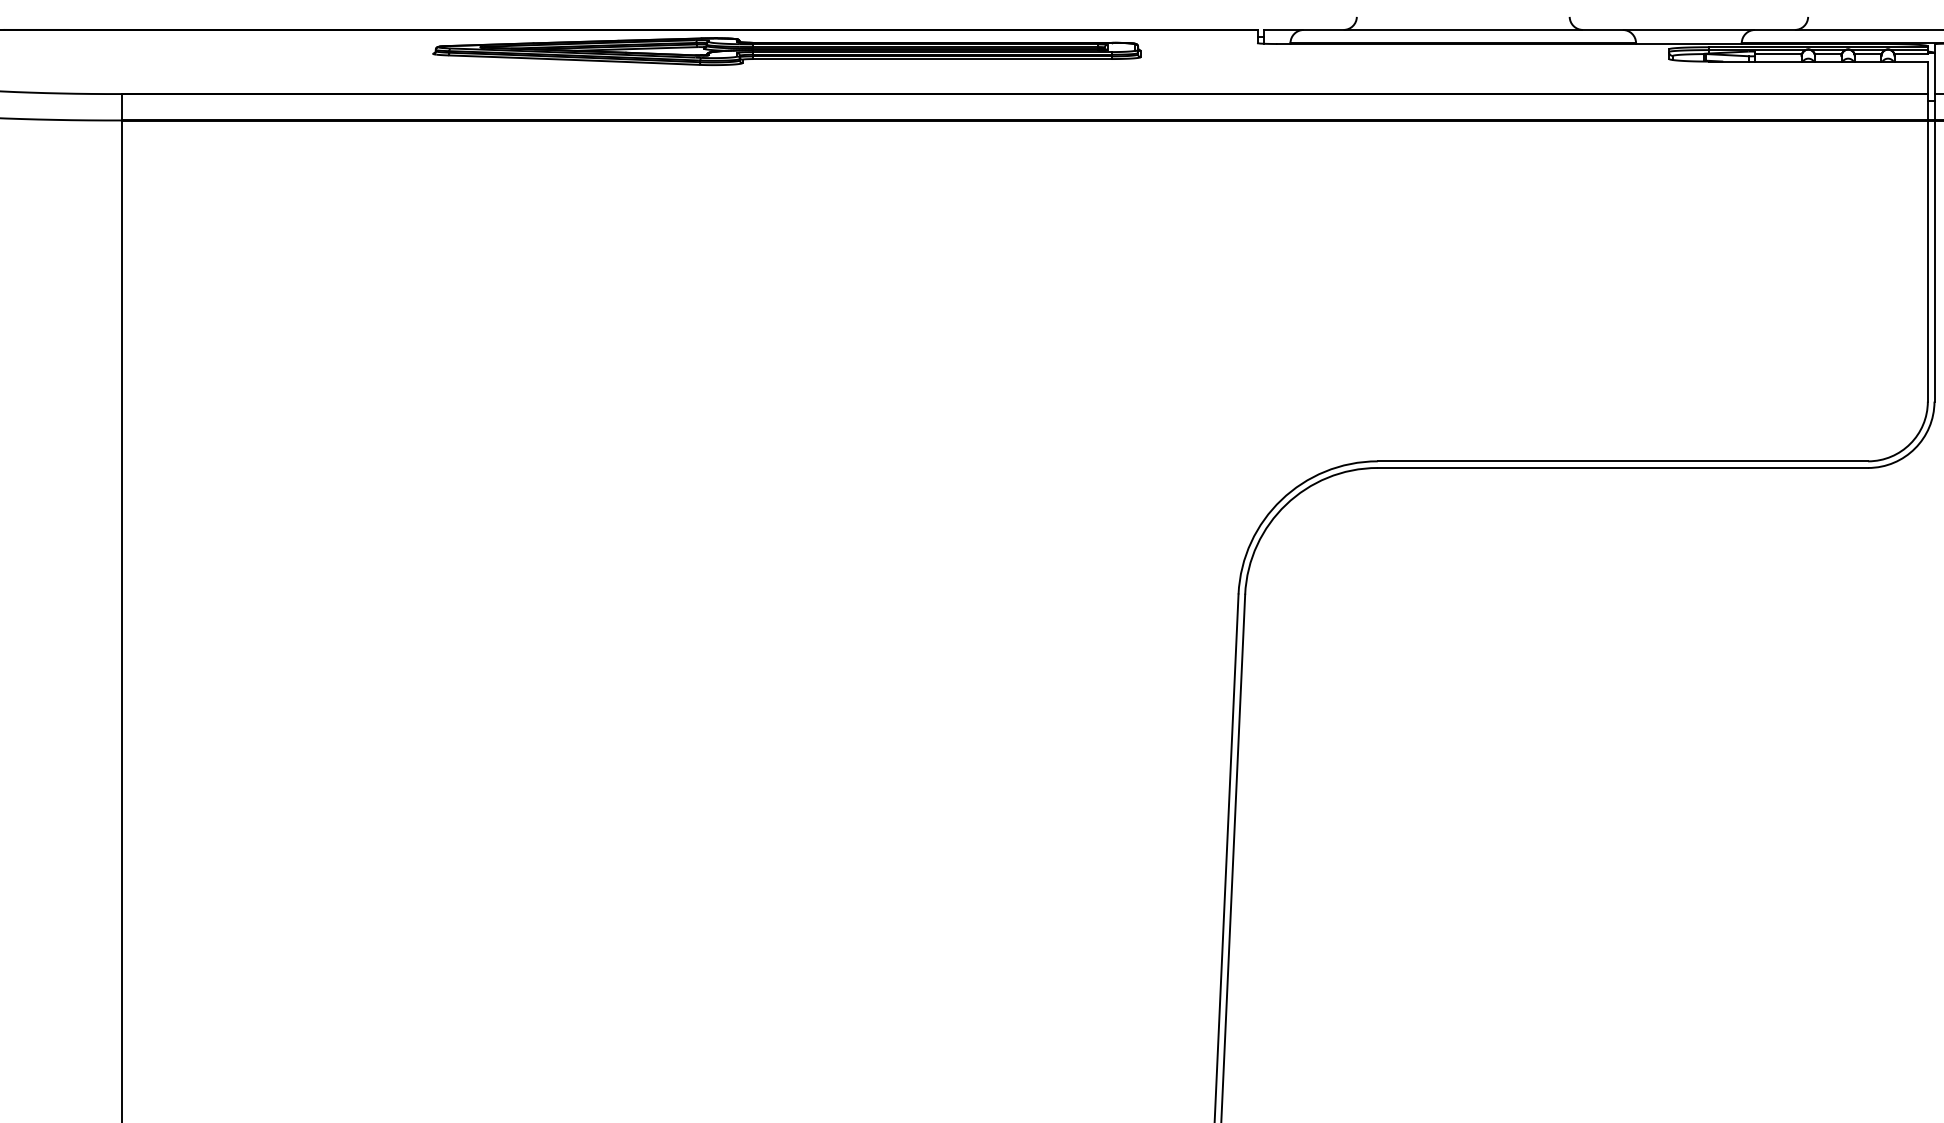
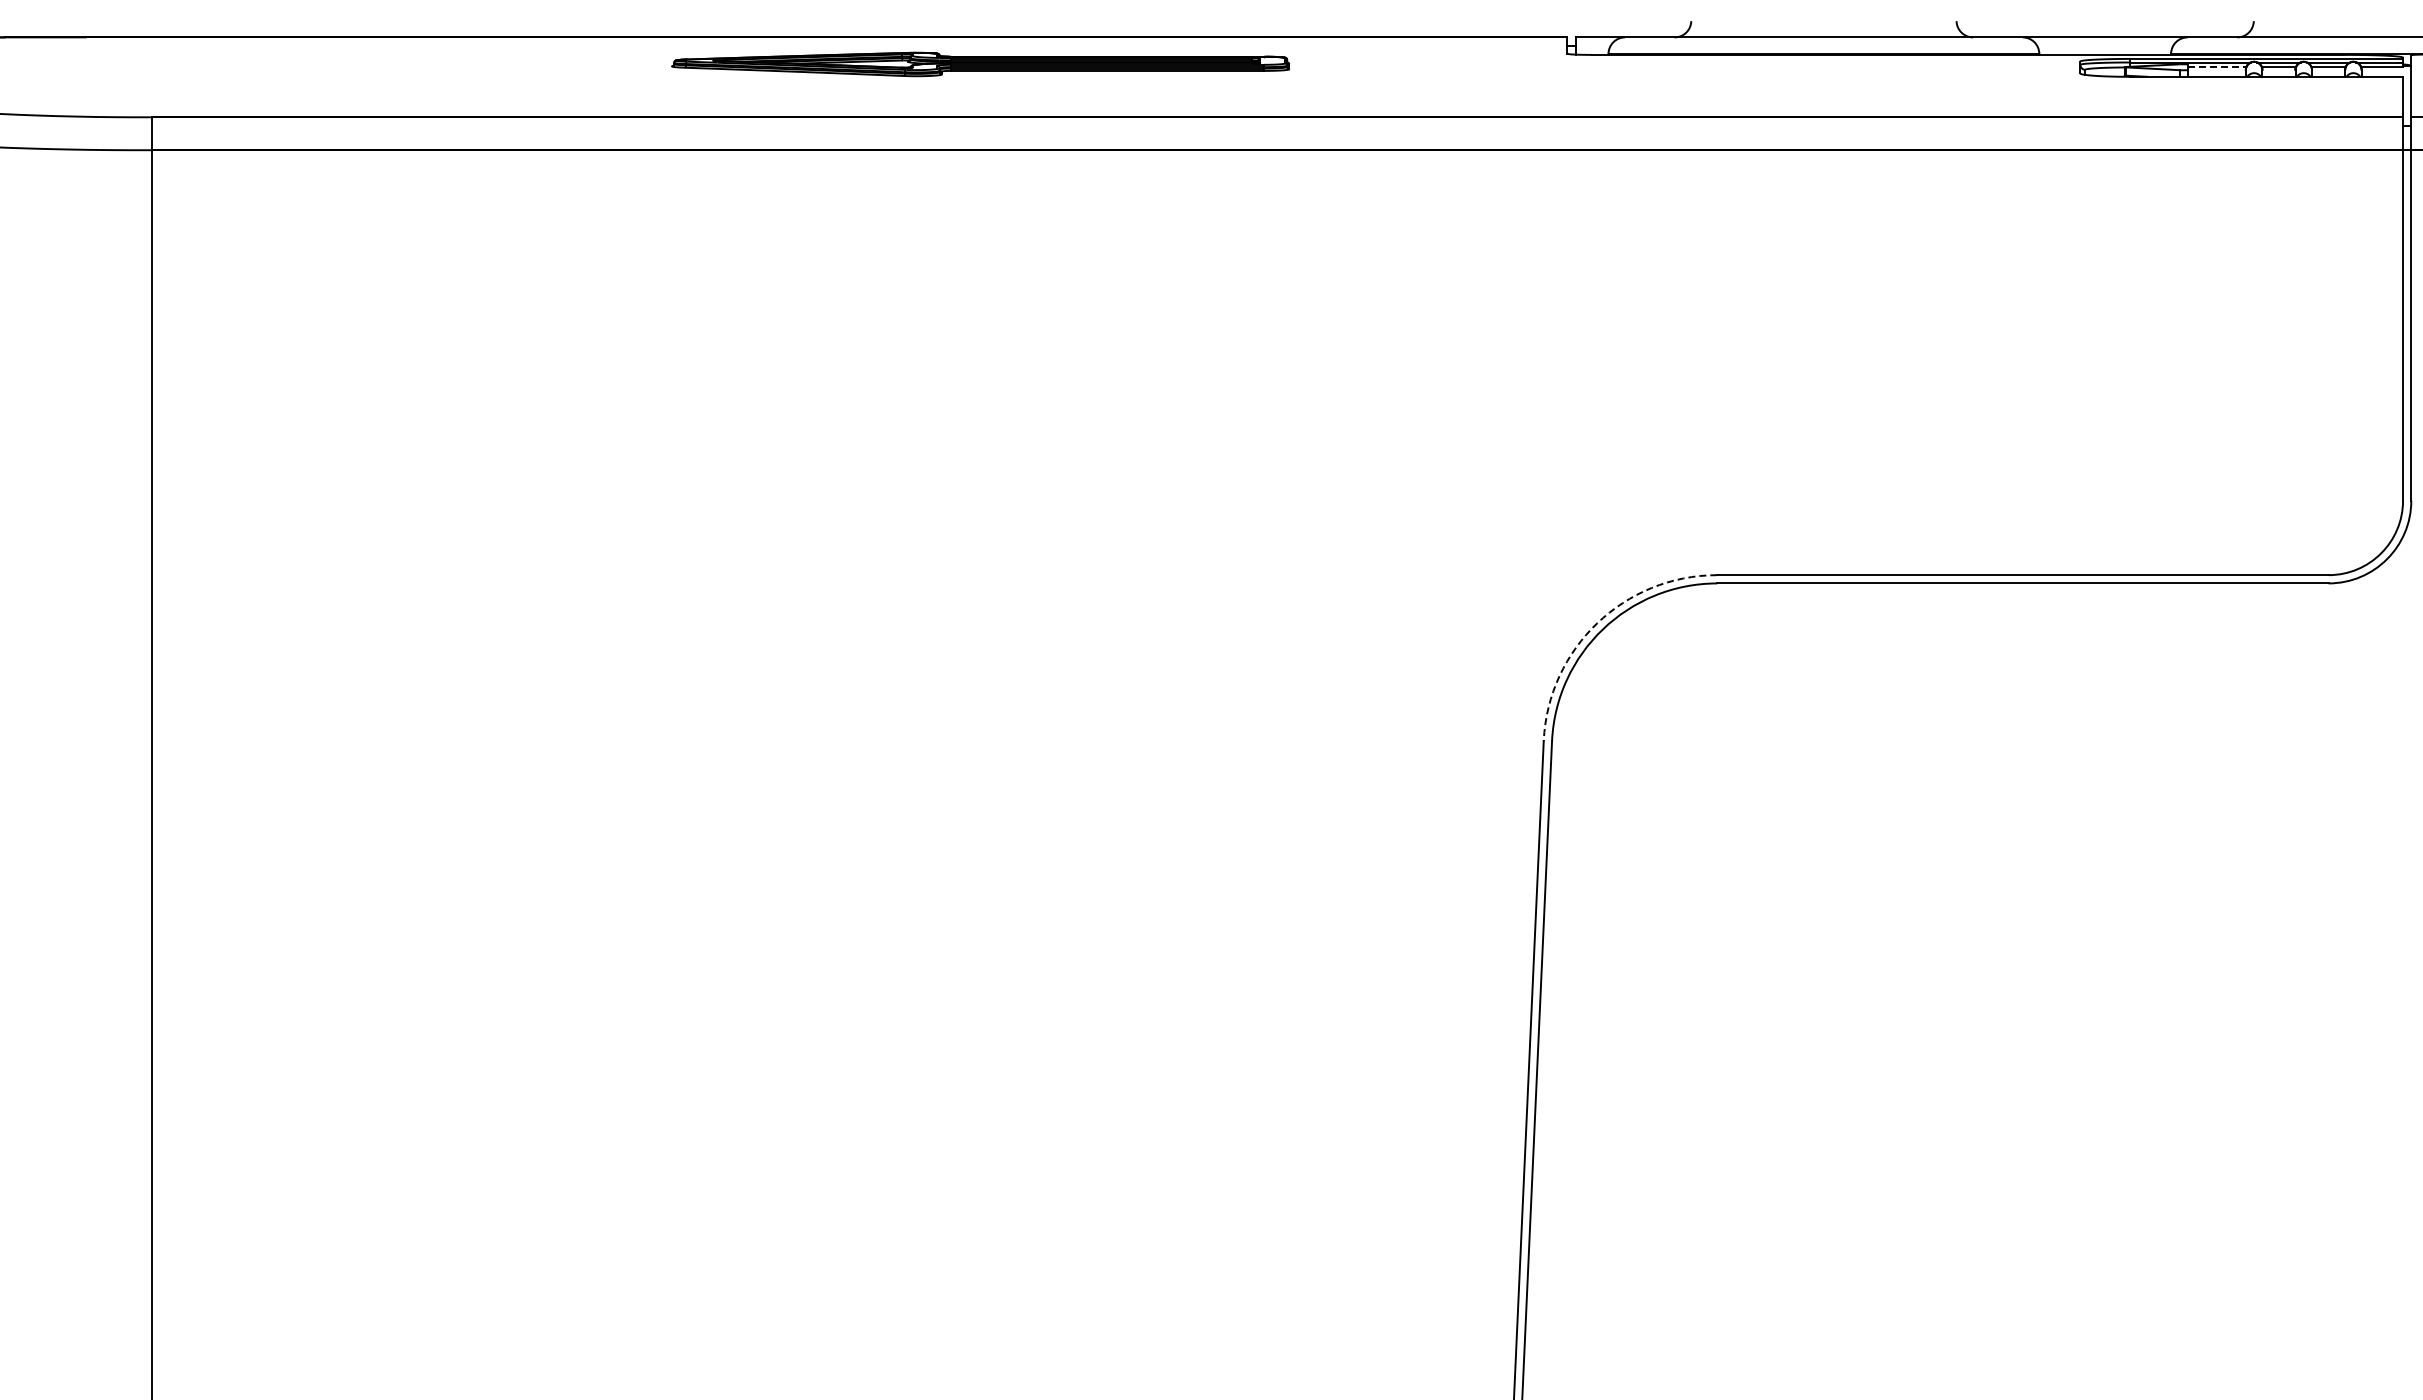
part: (786, 51) -> (980, 64), size x0.7
line: (1779, 54) -> (2217, 67), solid -> dashed
arc: (1281, 500) -> (1597, 623), solid -> dashed

